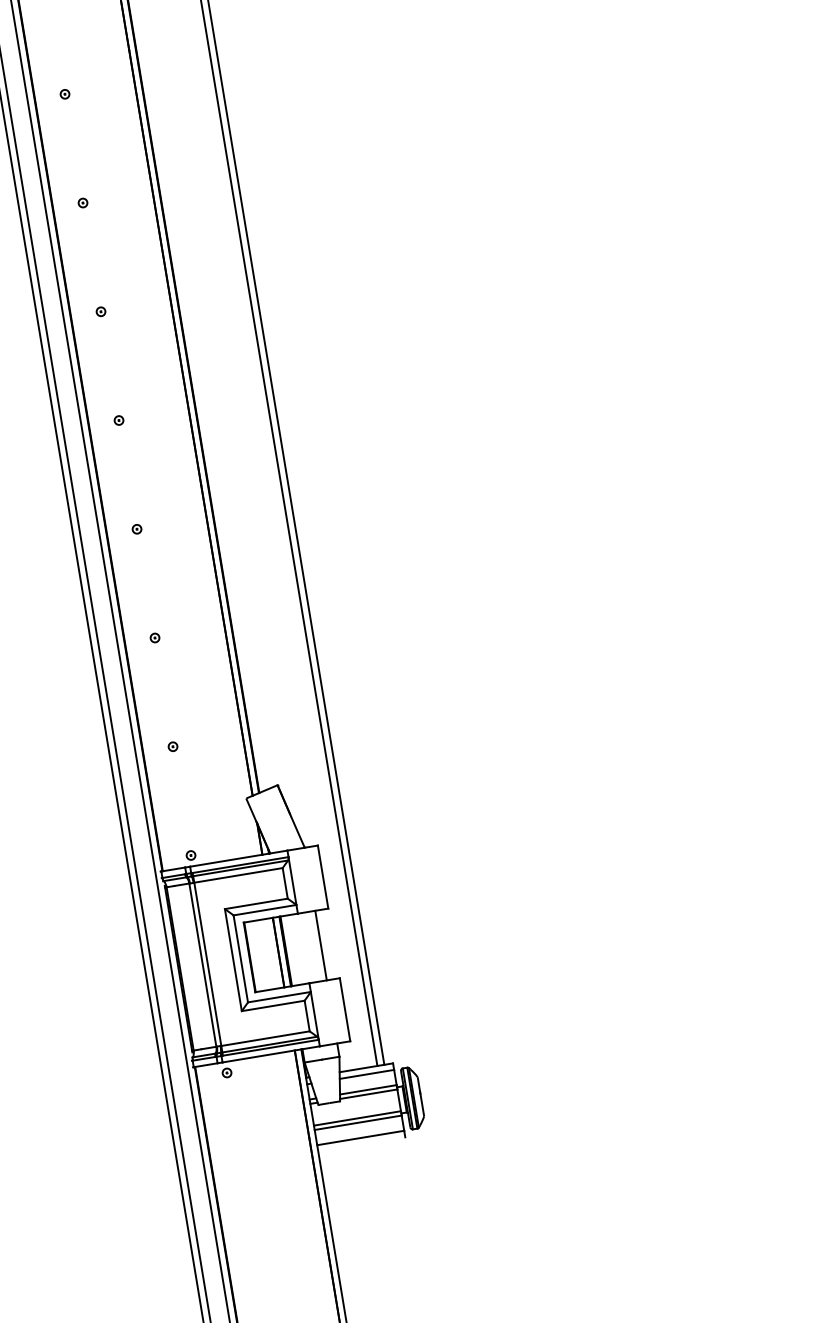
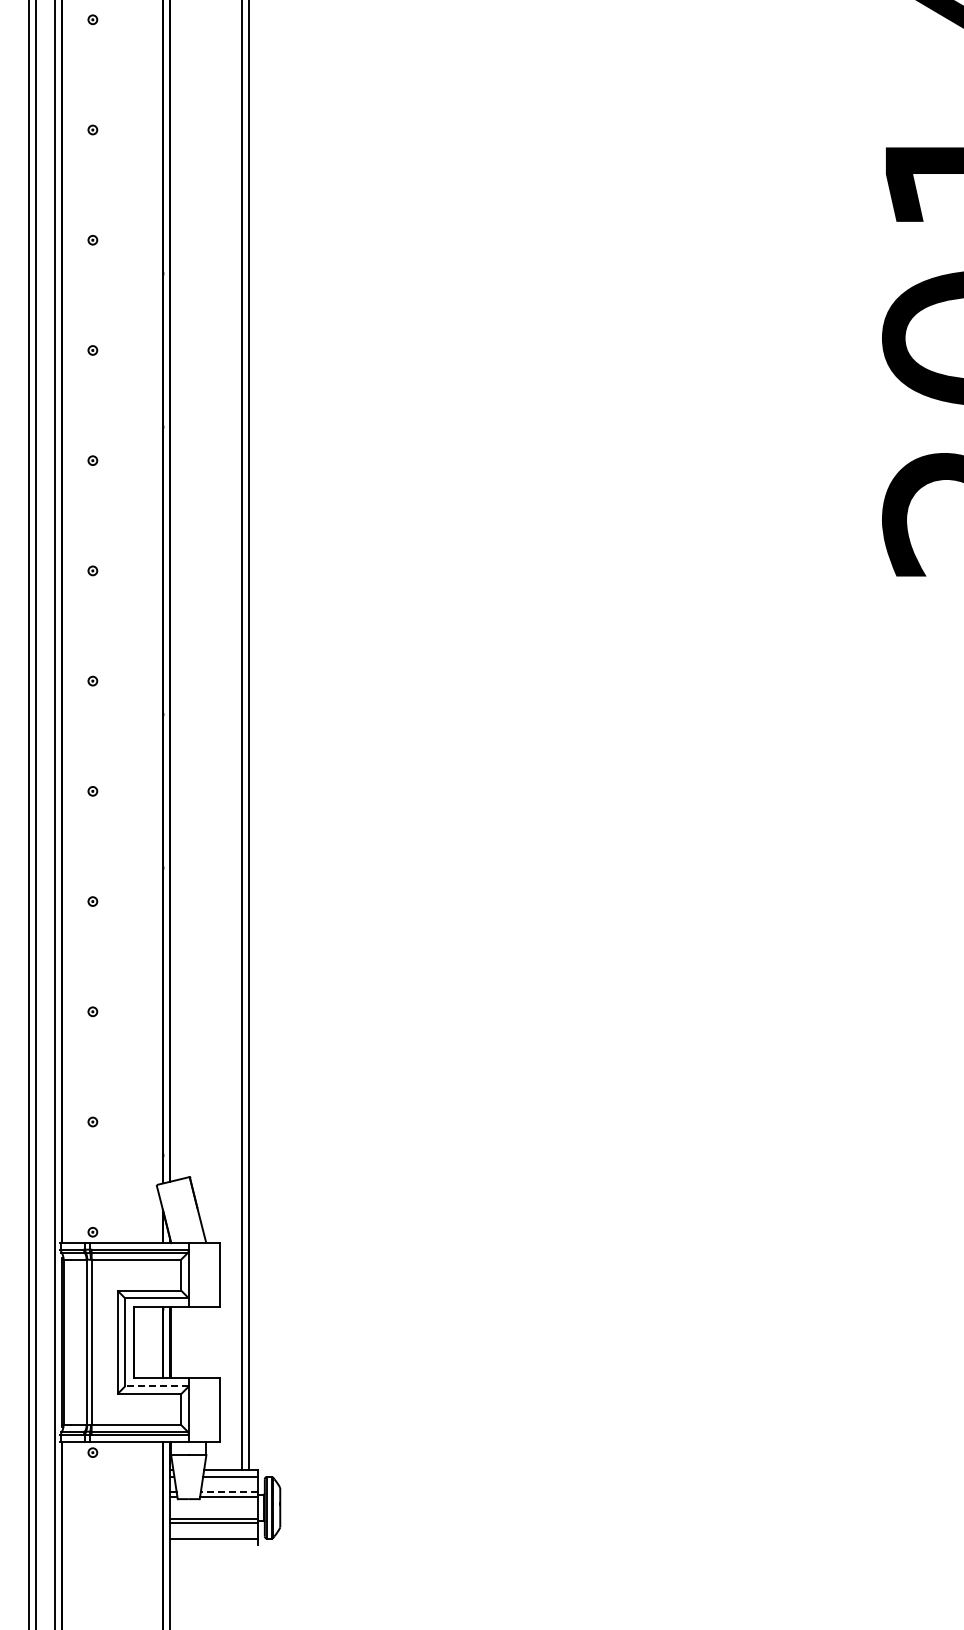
line: (321, 945) -> (206, 1342), removed
line: (279, 997) -> (156, 1386), solid -> dashed
line: (368, 1089) -> (229, 1492), solid -> dashed

